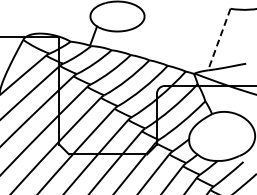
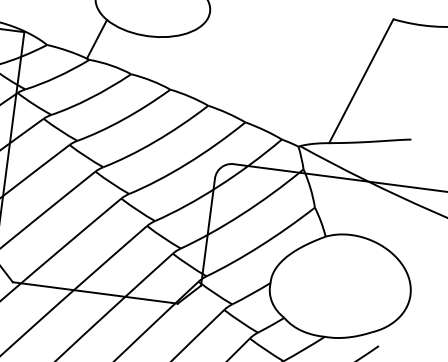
line: (219, 39) -> (361, 81), dashed -> solid

